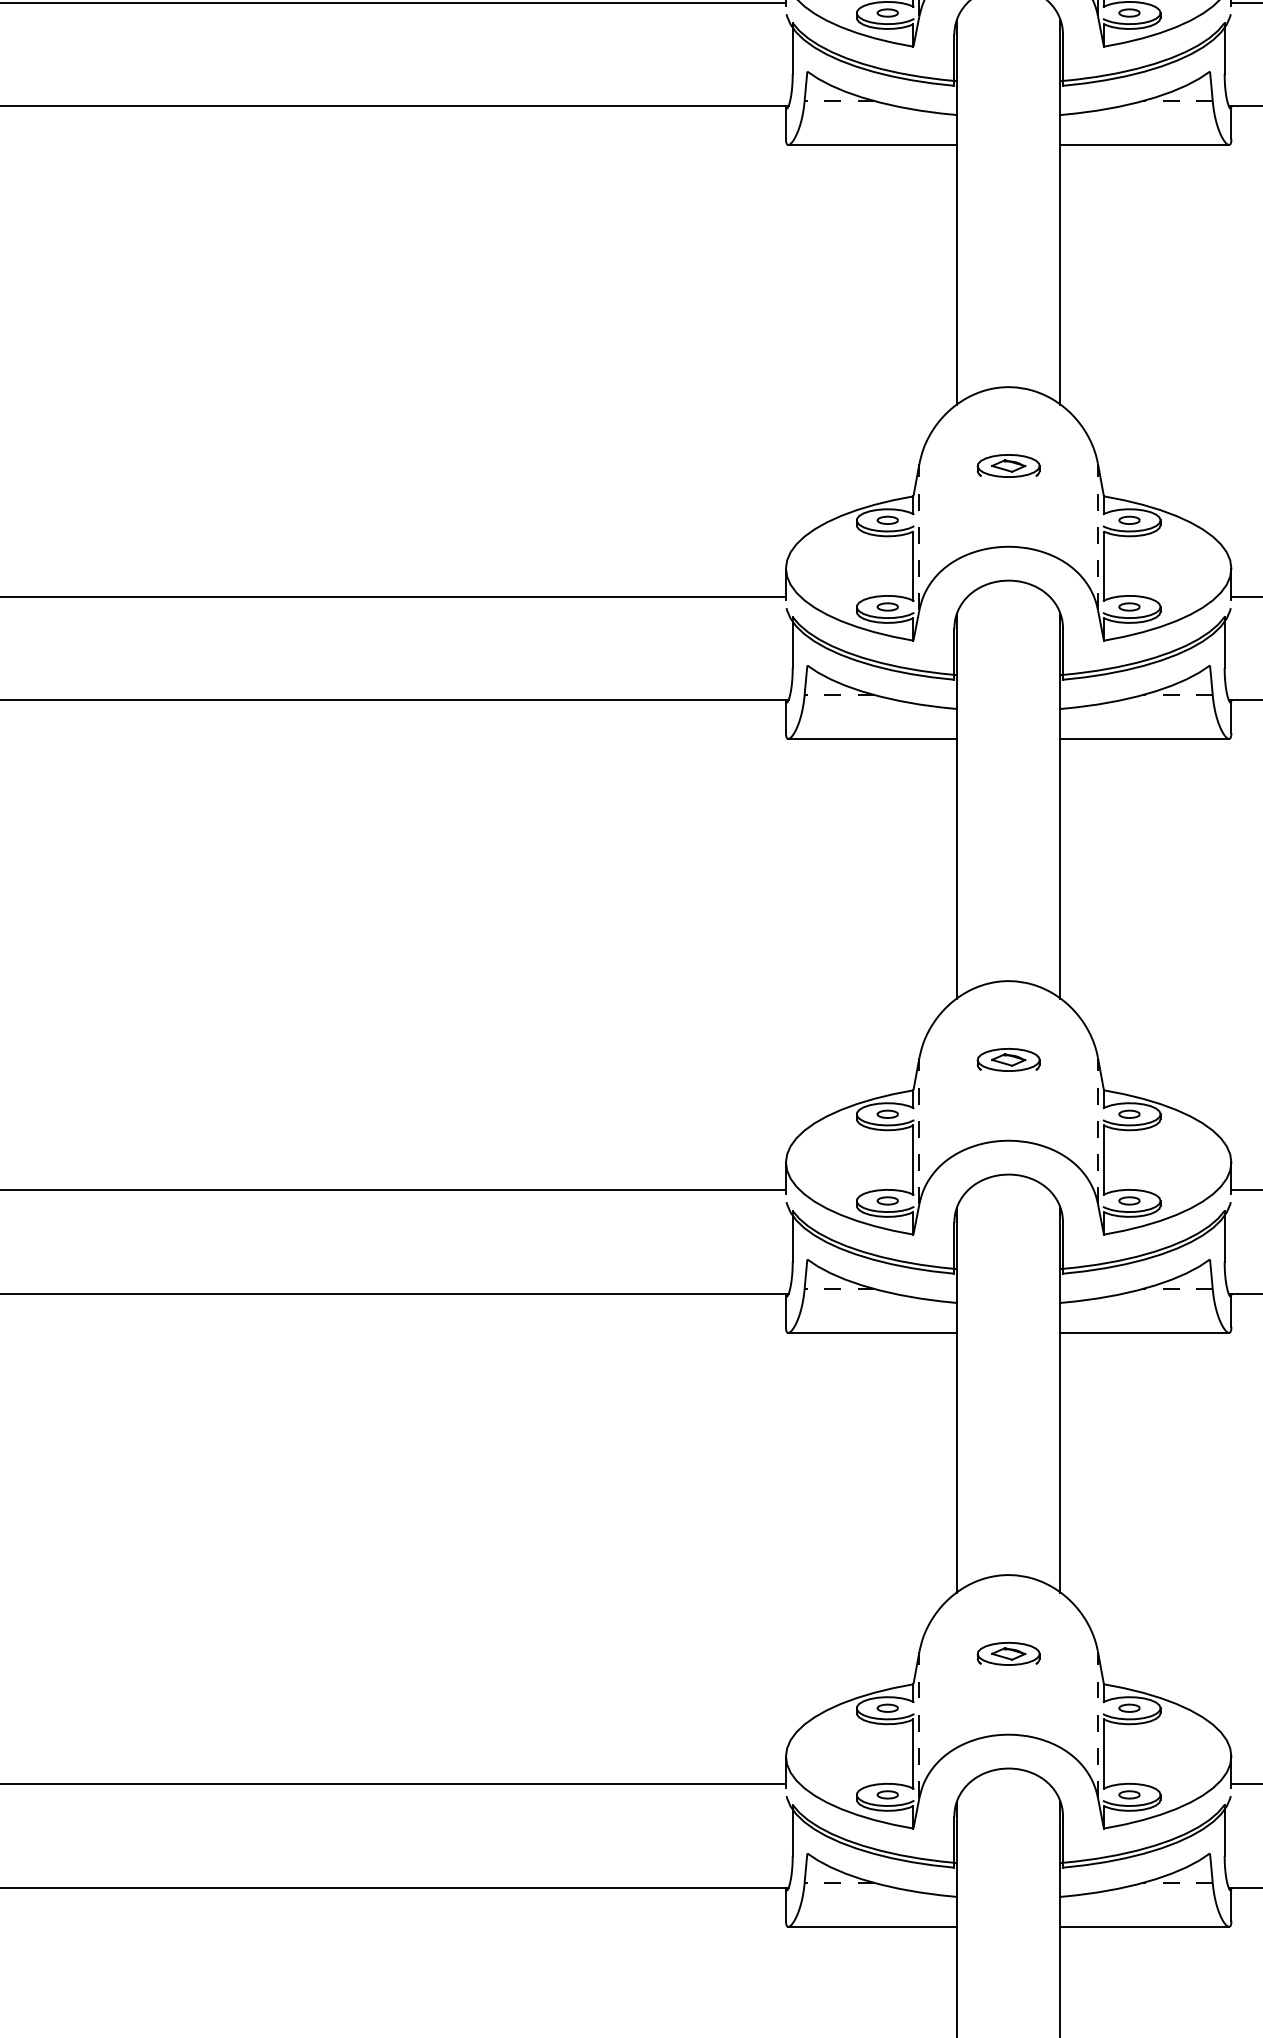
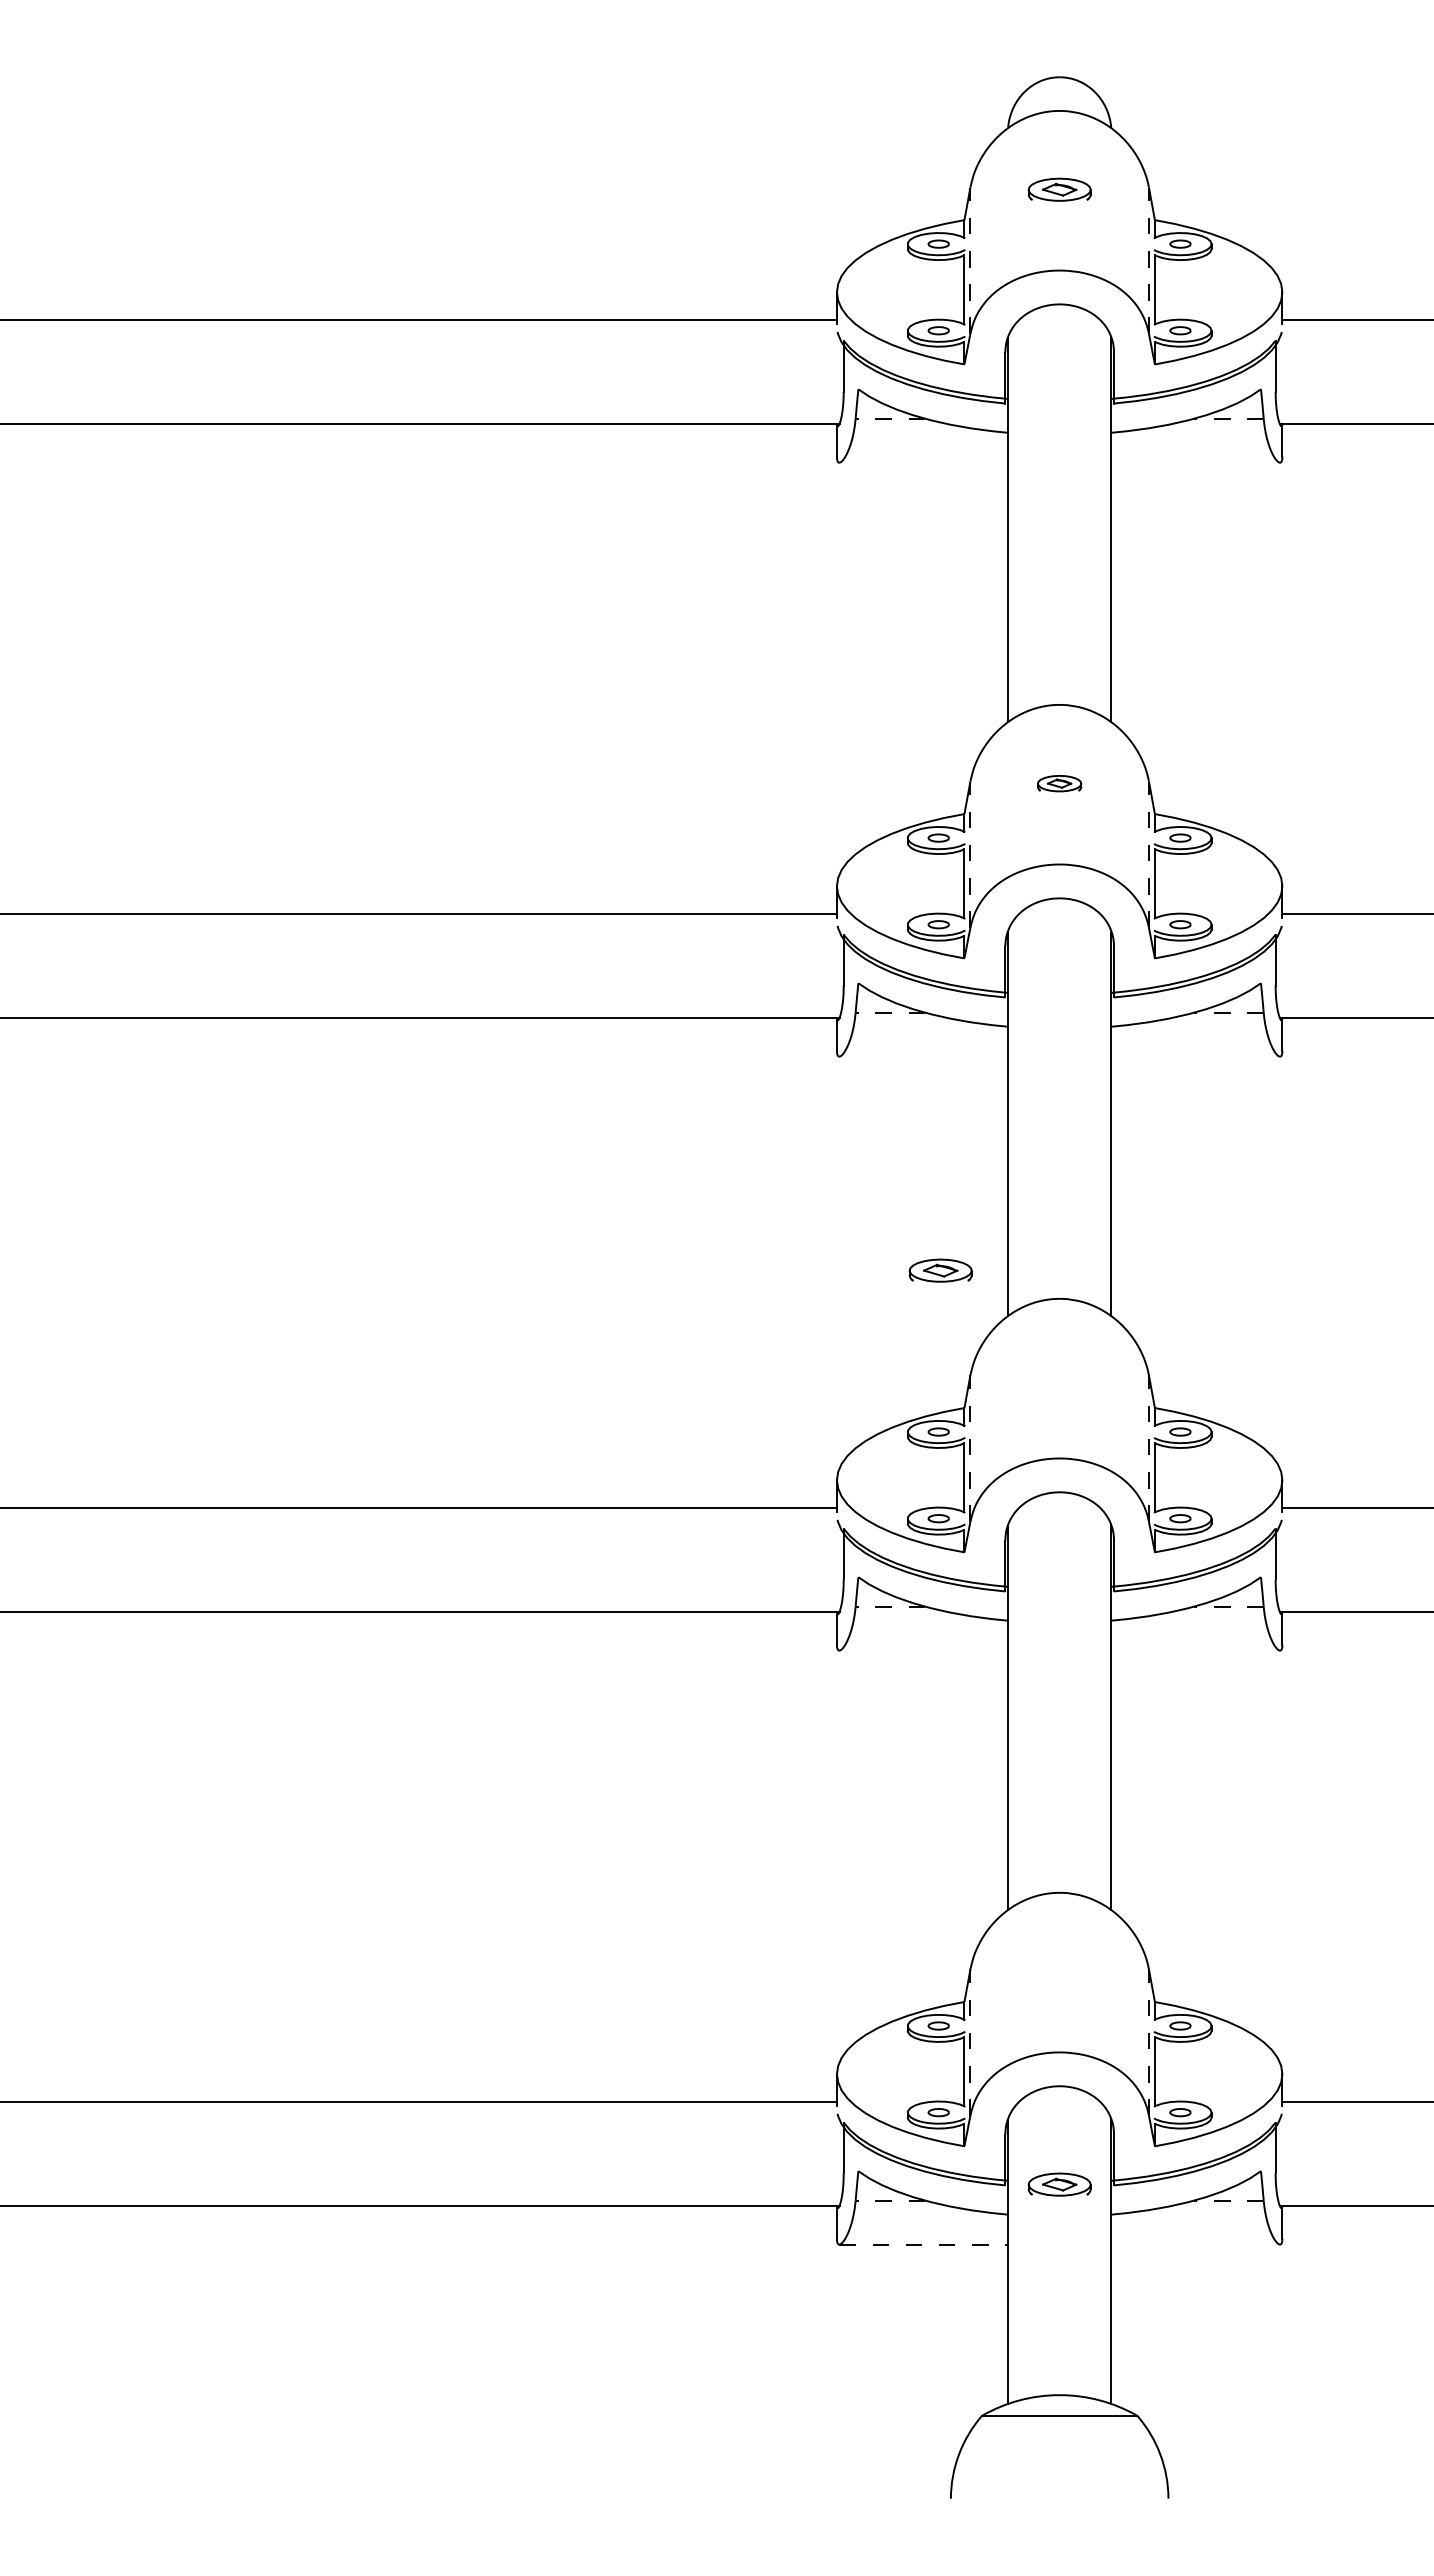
line: (872, 144) -> (923, 462), removed
line: (1144, 144) -> (1195, 462), removed
part: (1008, 465) -> (1059, 783), size x0.7
line: (872, 738) -> (923, 1056), removed
line: (1144, 738) -> (1195, 1056), removed
part: (1008, 1059) -> (940, 1270), moved
line: (872, 1332) -> (923, 1650), removed
line: (1144, 1332) -> (1195, 1650), removed
part: (1008, 1653) -> (1059, 2184), moved
line: (873, 1926) -> (924, 2244), solid -> dashed
line: (1144, 1926) -> (1195, 2244), removed

